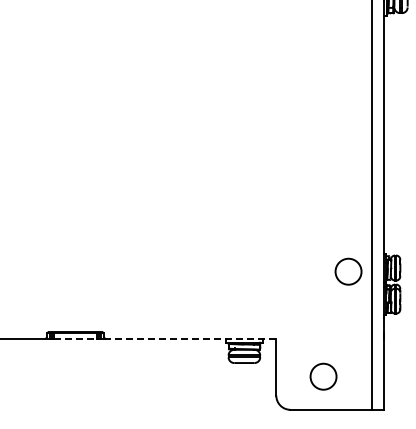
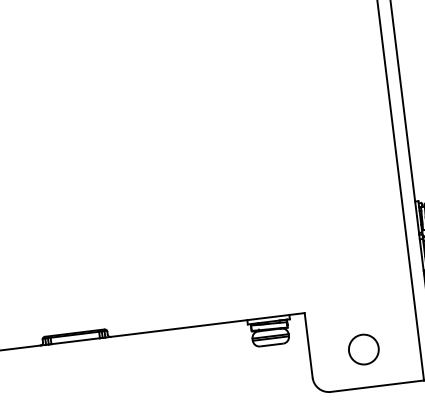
circle: (348, 271) -> (377, 226), removed
line: (75, 338) -> (75, 340), dashed -> solid
line: (190, 338) -> (206, 324), dashed -> solid

